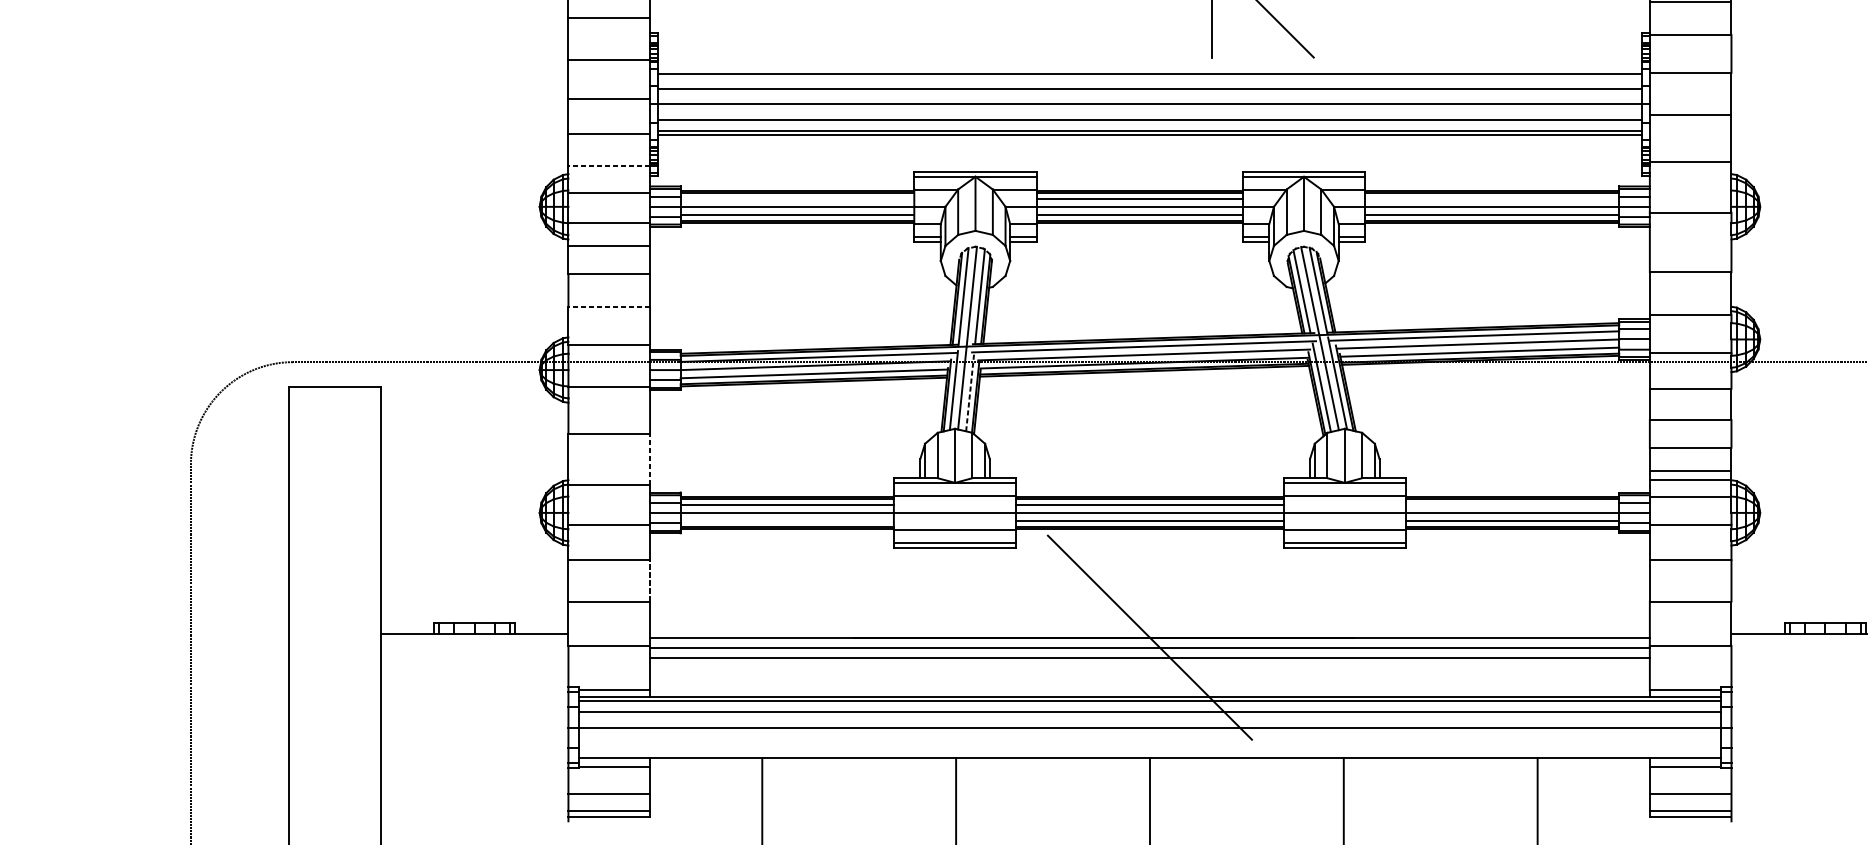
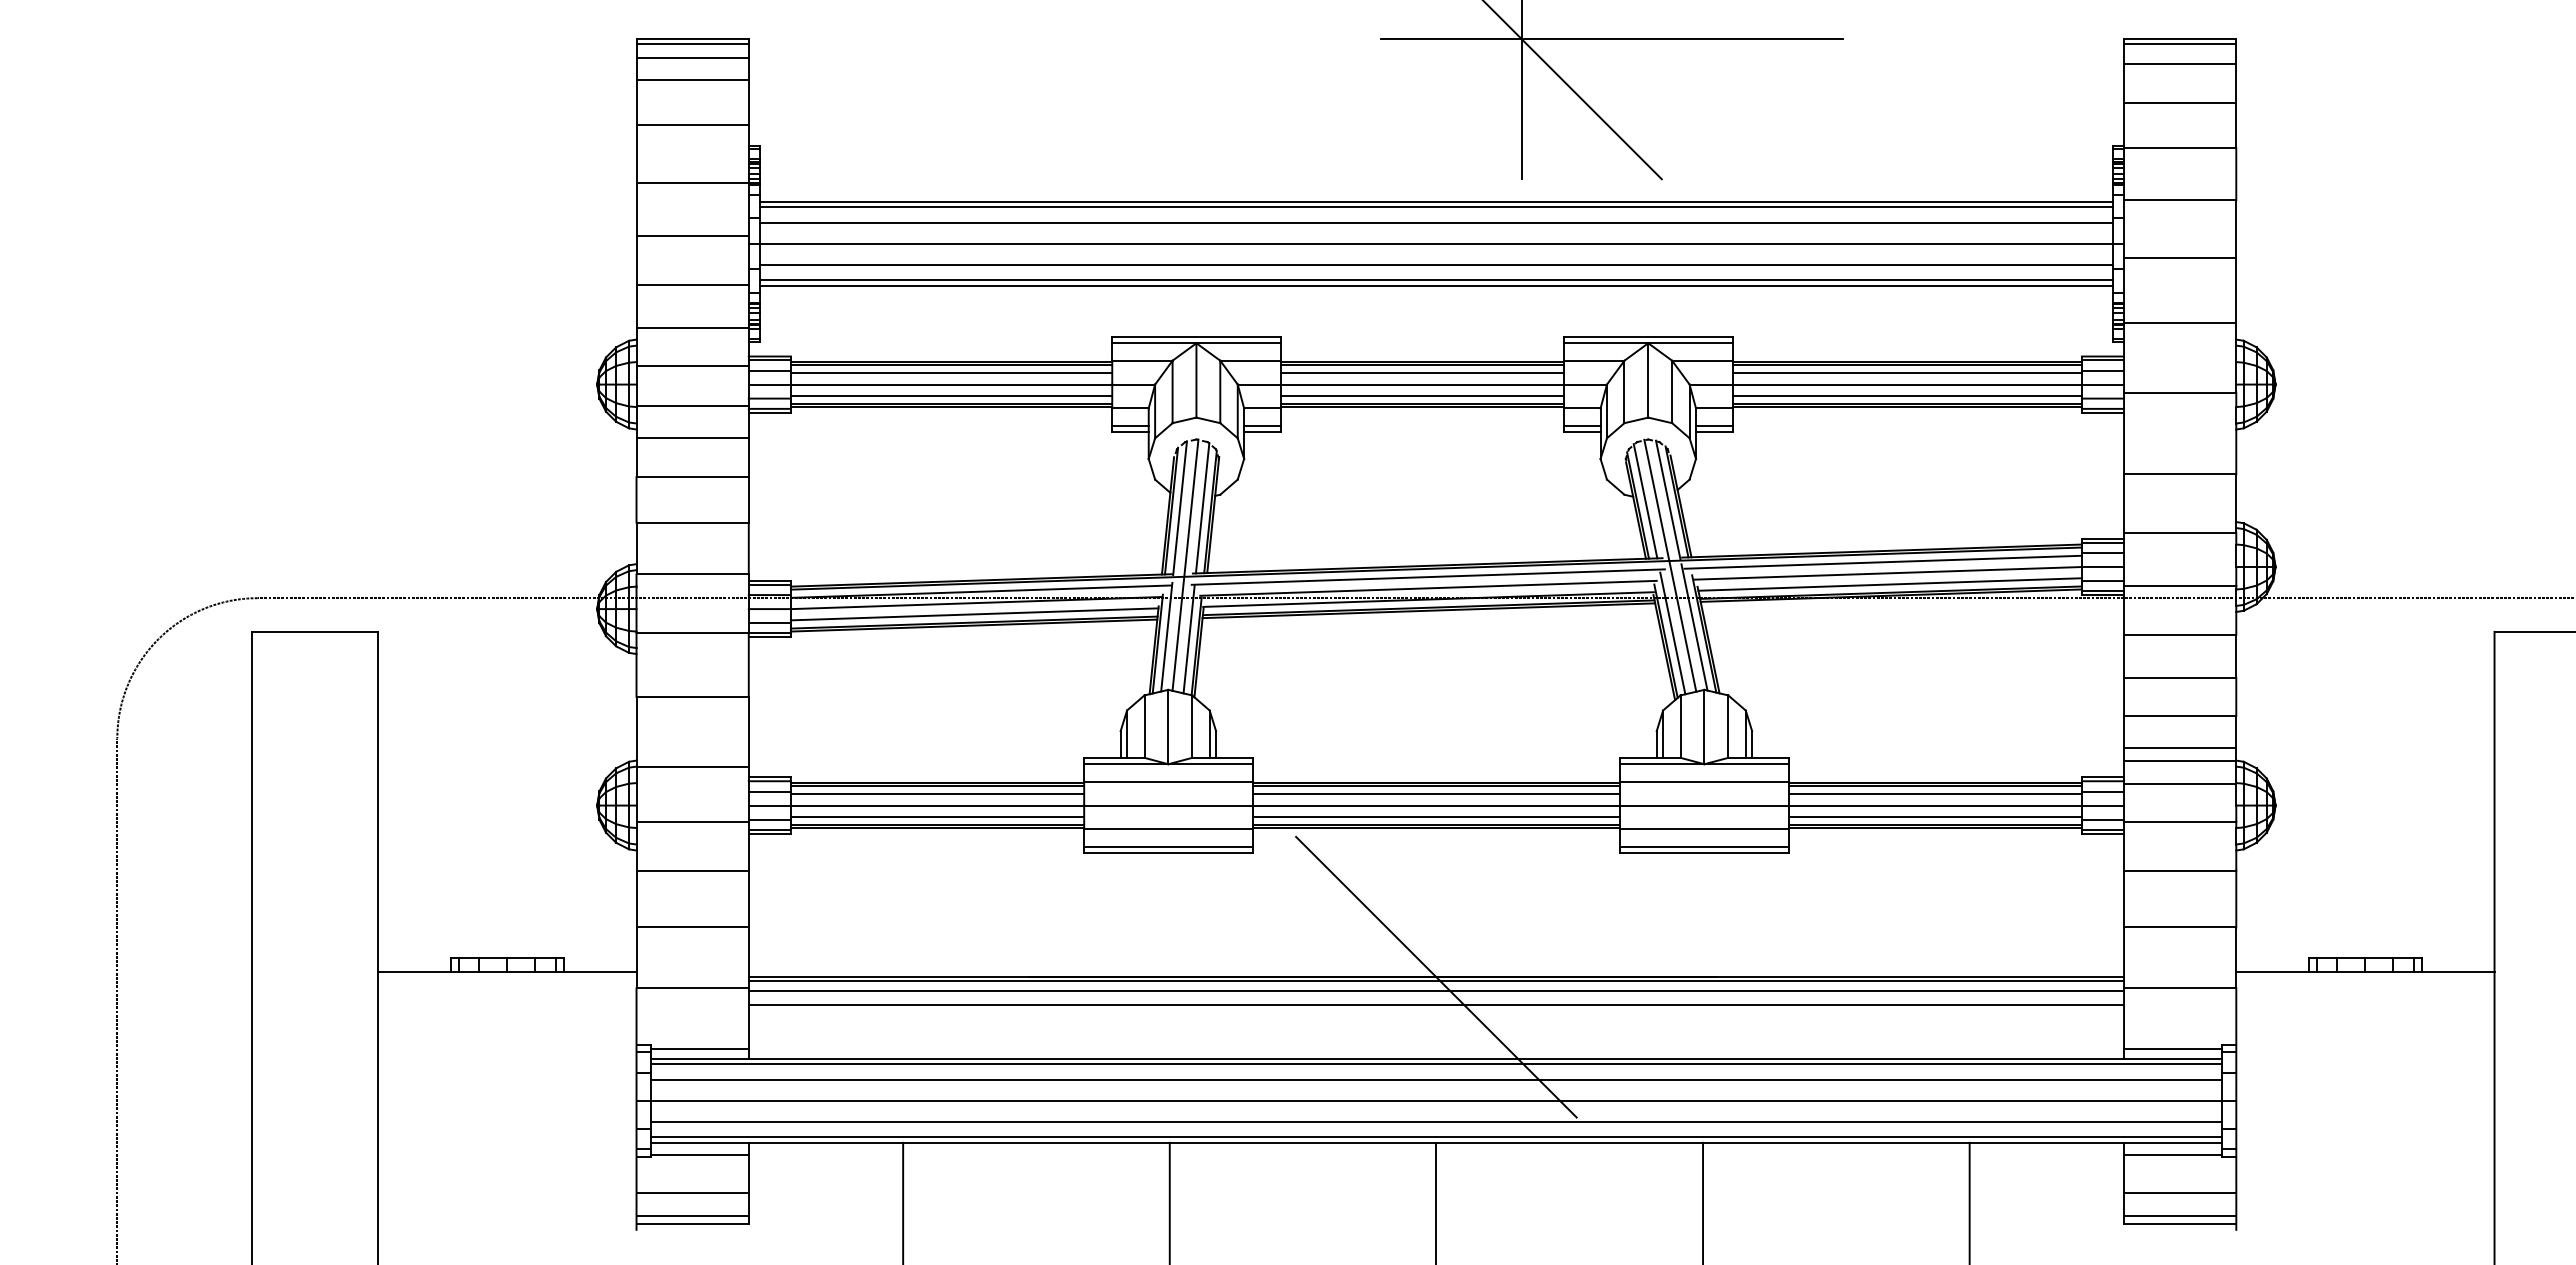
line: (1150, 78) -> (1436, 207), added
line: (609, 166) -> (692, 328), dashed -> solid
line: (797, 198) -> (951, 373), added
line: (1491, 198) -> (1906, 373), added
line: (609, 307) -> (692, 522), dashed -> solid
line: (970, 392) -> (1189, 639), dashed -> solid
line: (649, 459) -> (748, 731), dashed -> solid
line: (1512, 504) -> (1934, 794), added
line: (787, 520) -> (937, 816), added
line: (649, 580) -> (748, 898), dashed -> solid
line: (1150, 640) -> (1436, 980), added
line: (1150, 742) -> (1436, 1121), added
line: (1150, 754) -> (1436, 1137), added

